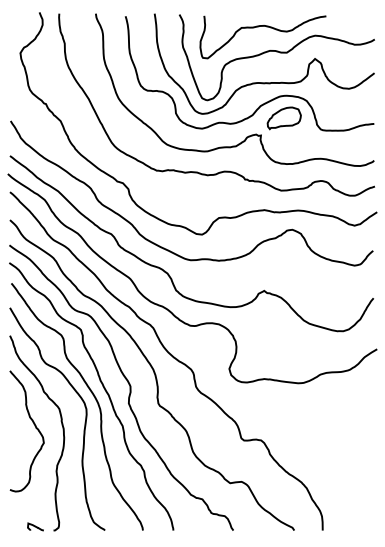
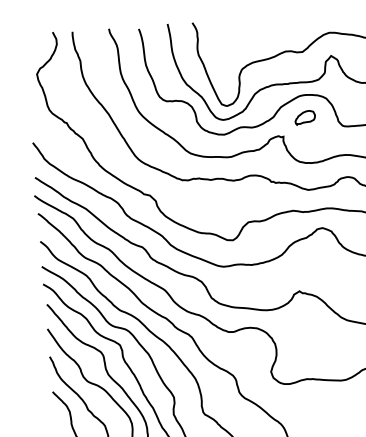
curve: (258, 27) -> (272, 29), removed
part: (283, 118) -> (304, 117), size x0.6

